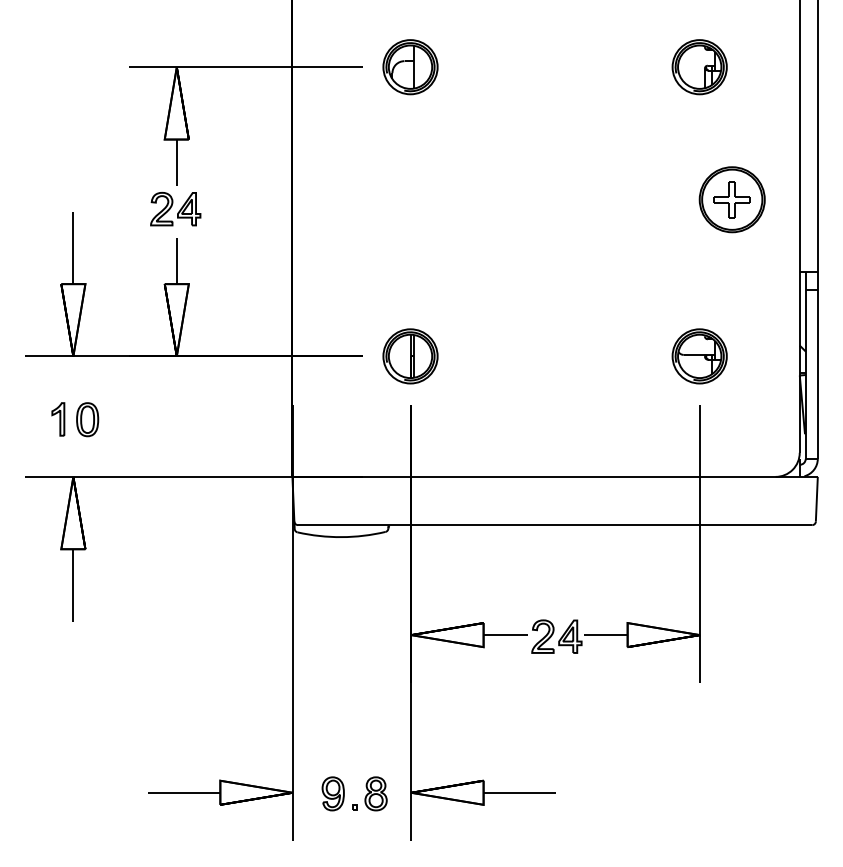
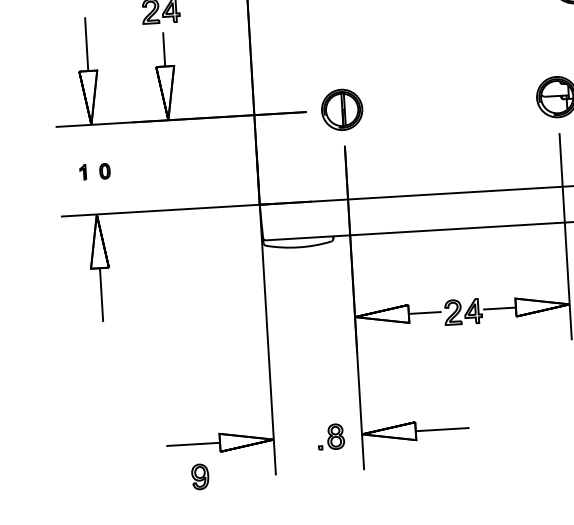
part: (58, 419) -> (83, 172), size x0.6
part: (87, 419) -> (104, 171), size x0.6
part: (332, 793) -> (199, 476), moved

